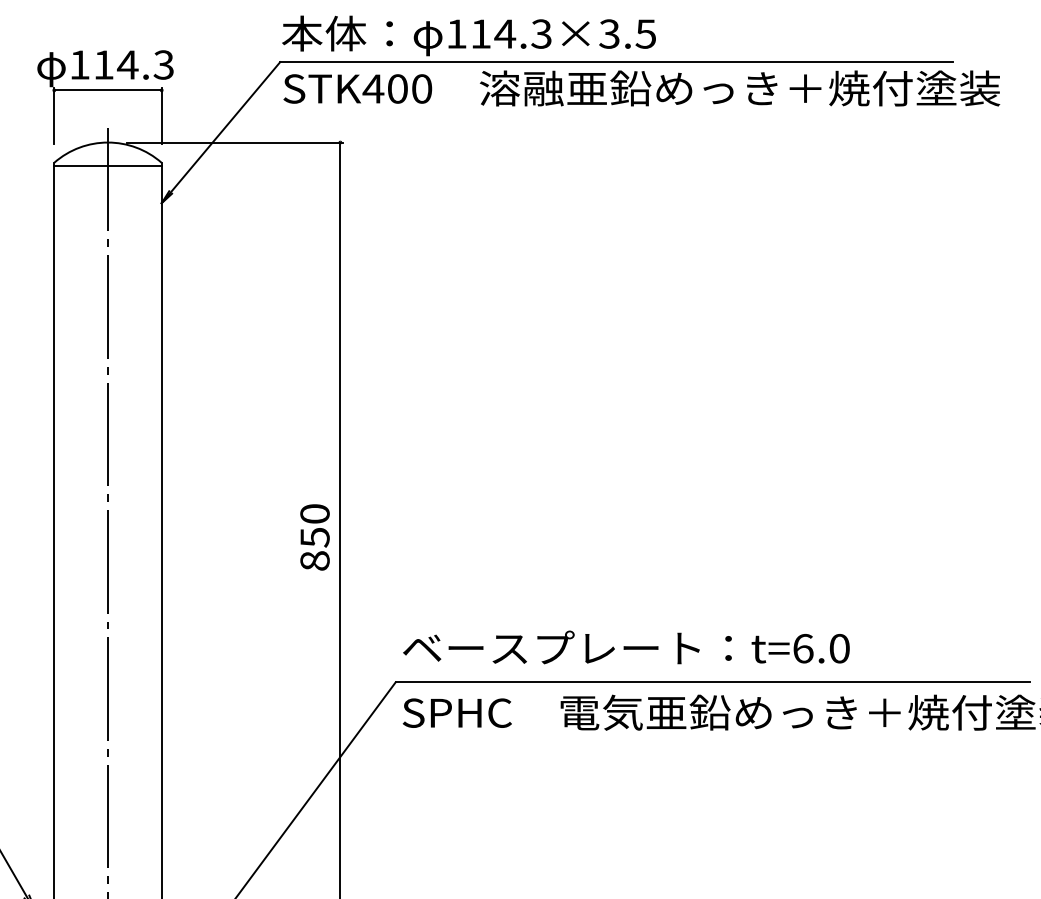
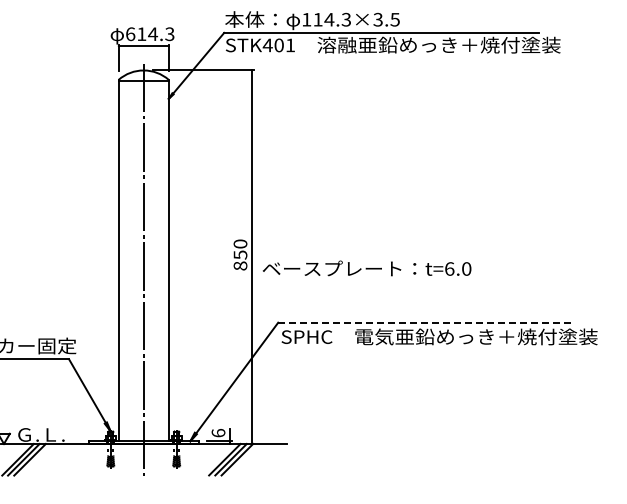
text: (79, 65) -> (130, 34), 114.3 -> 614.3
text: (422, 89) -> (290, 45), STK400 -> STK401
text: (625, 647) -> (366, 268), moved
line: (715, 681) -> (427, 322), solid -> dashed

